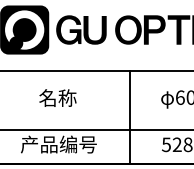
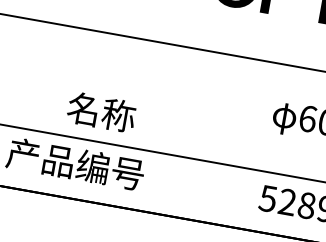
text: (57, 97) -> (101, 111), moved
line: (129, 116) -> (211, 136), removed

